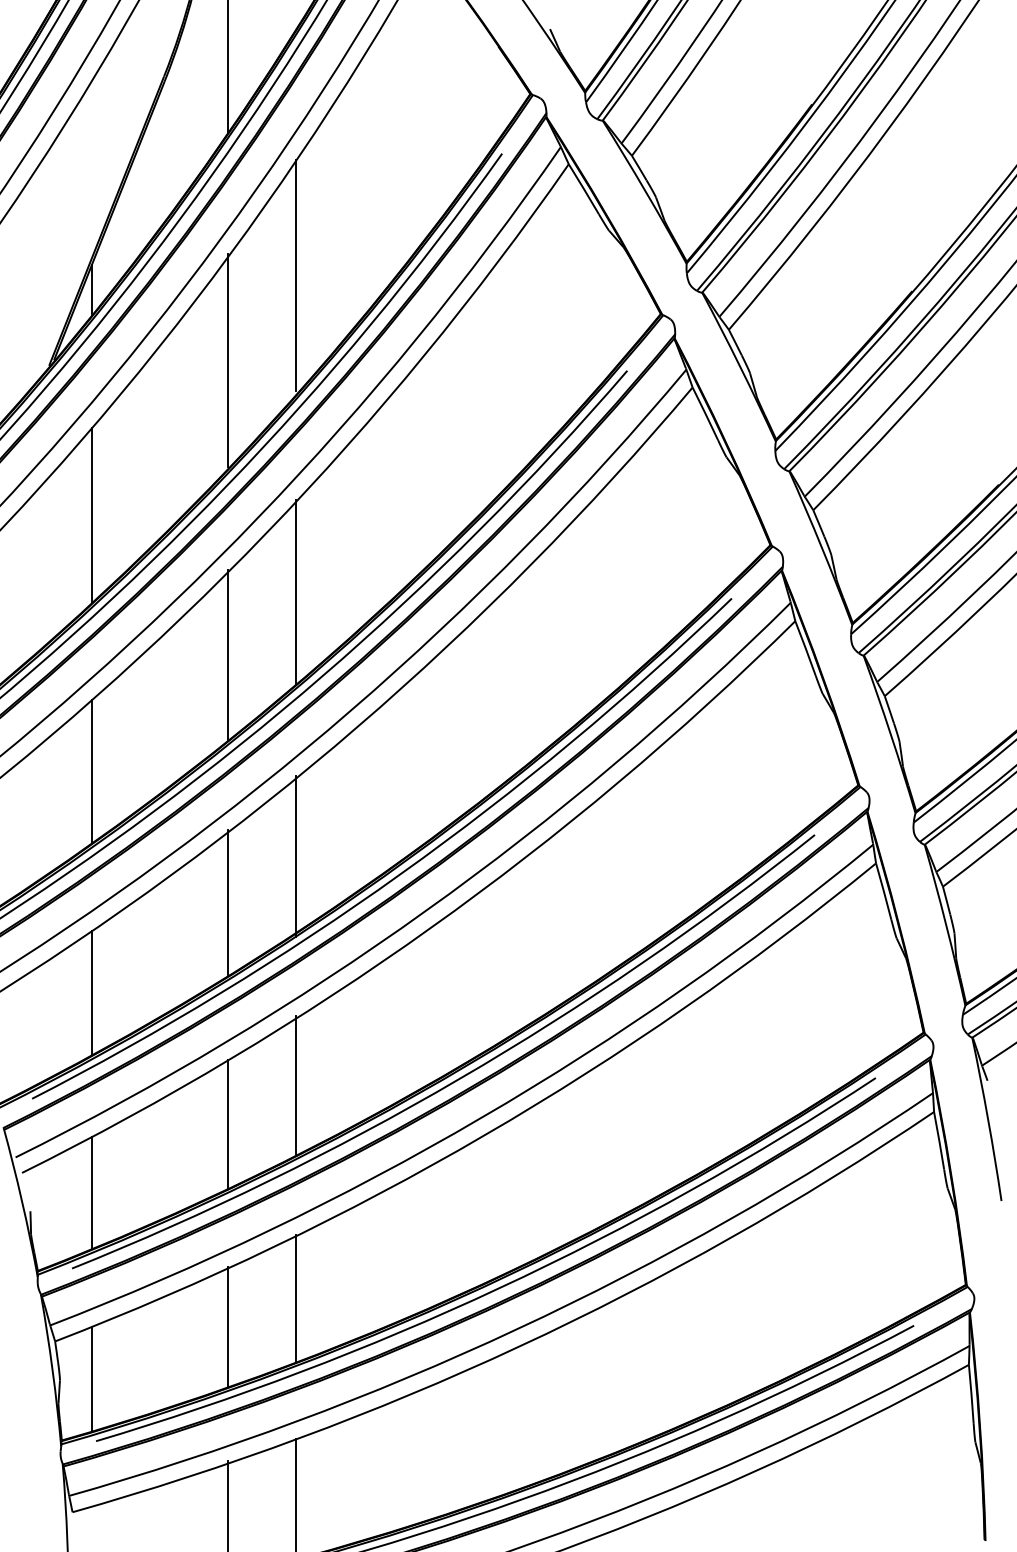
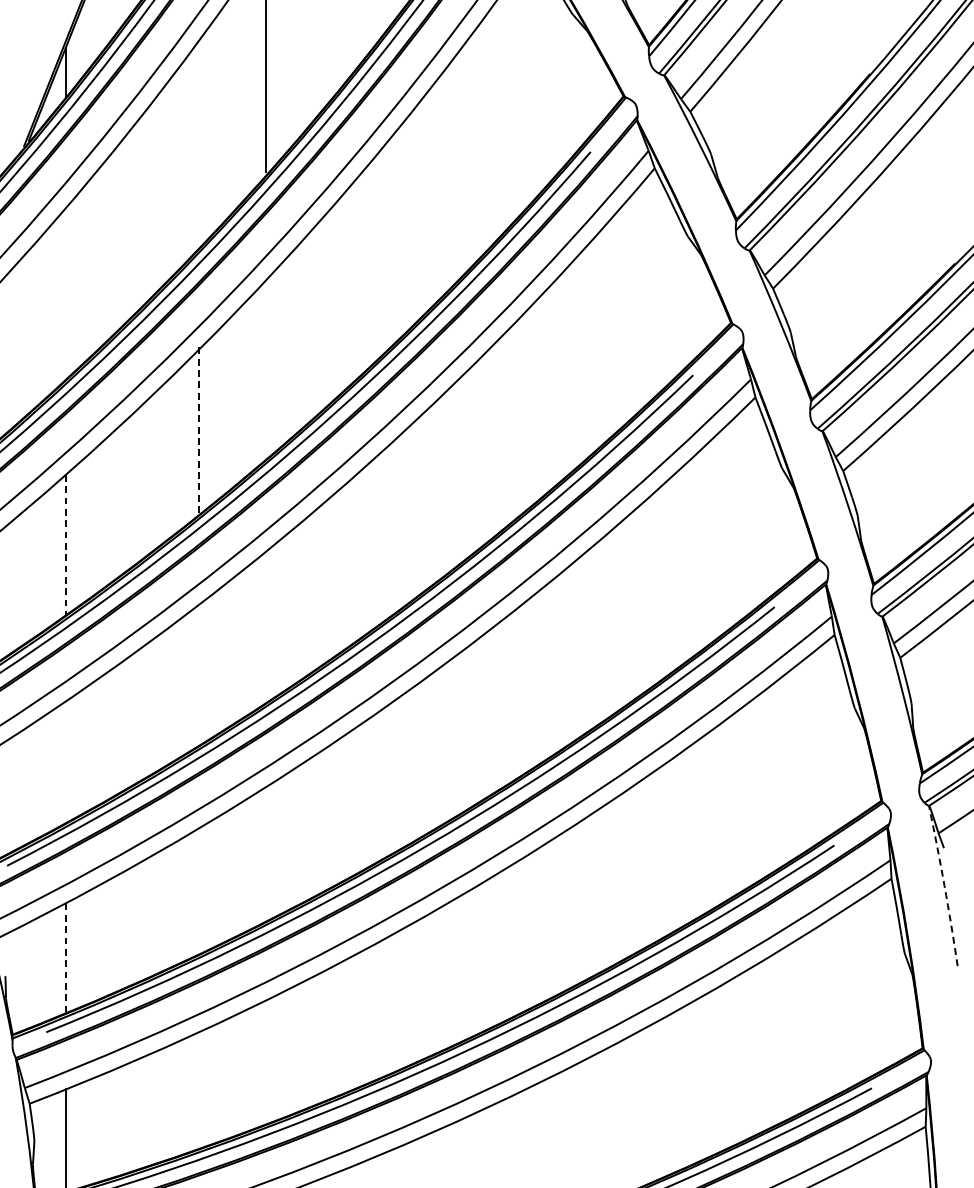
line: (227, 359) -> (198, 140), removed
line: (92, 514) -> (66, 292), removed
line: (295, 591) -> (265, 368), removed
line: (227, 654) -> (198, 430), solid -> dashed
line: (92, 771) -> (66, 544), solid -> dashed
line: (295, 855) -> (265, 627), removed
line: (227, 902) -> (198, 673), removed
line: (92, 992) -> (66, 761), removed
line: (295, 1084) -> (265, 851), removed
arc: (988, 1119) -> (944, 886), solid -> dashed
line: (227, 1124) -> (198, 891), removed
line: (92, 1193) -> (66, 958), solid -> dashed
line: (295, 1298) -> (265, 1061), removed
line: (227, 1326) -> (198, 1089), removed

